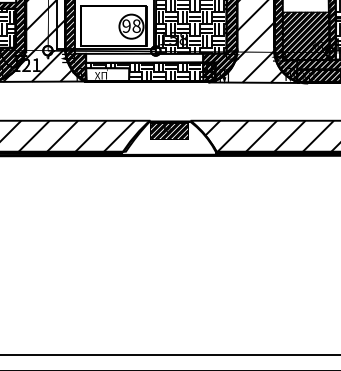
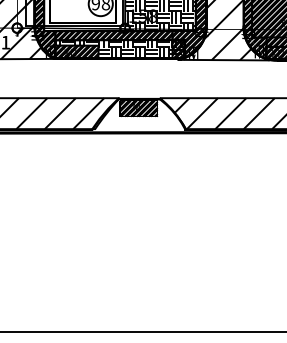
hatch: (144, 57) -> (113, 34), added
hatch: (107, 74) -> (76, 51), added

